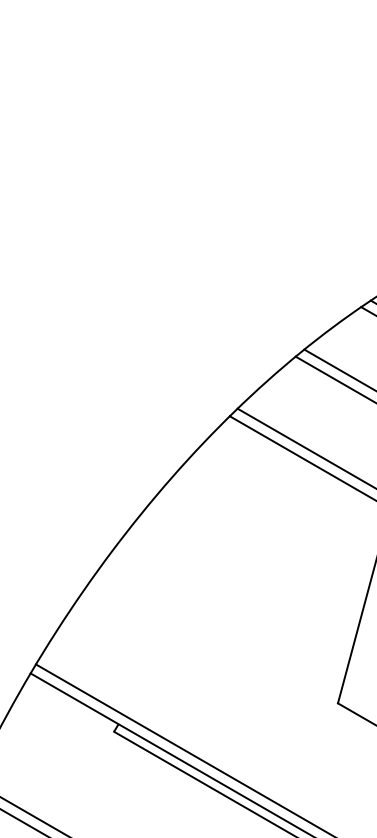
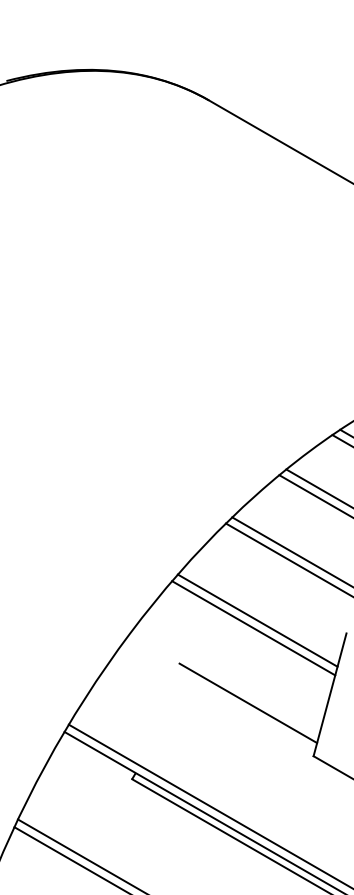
line: (268, 535) -> (257, 620), added
line: (263, 545) -> (253, 628), added
line: (257, 638) -> (248, 703), added

